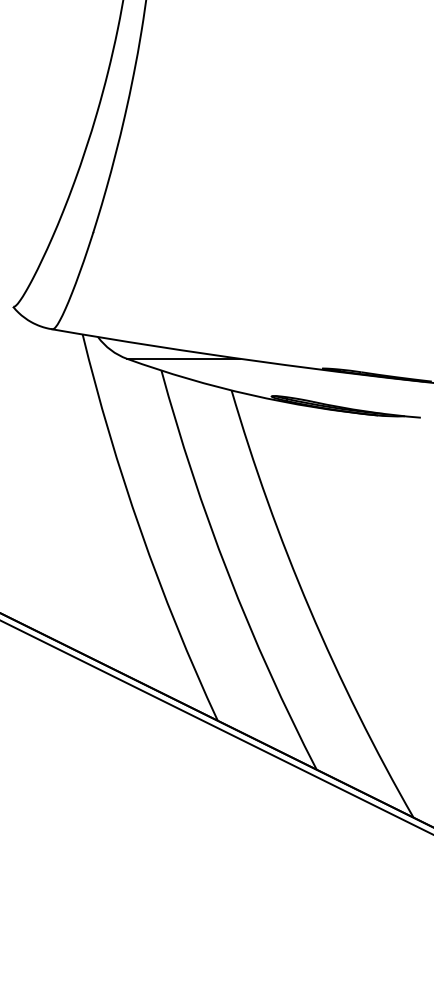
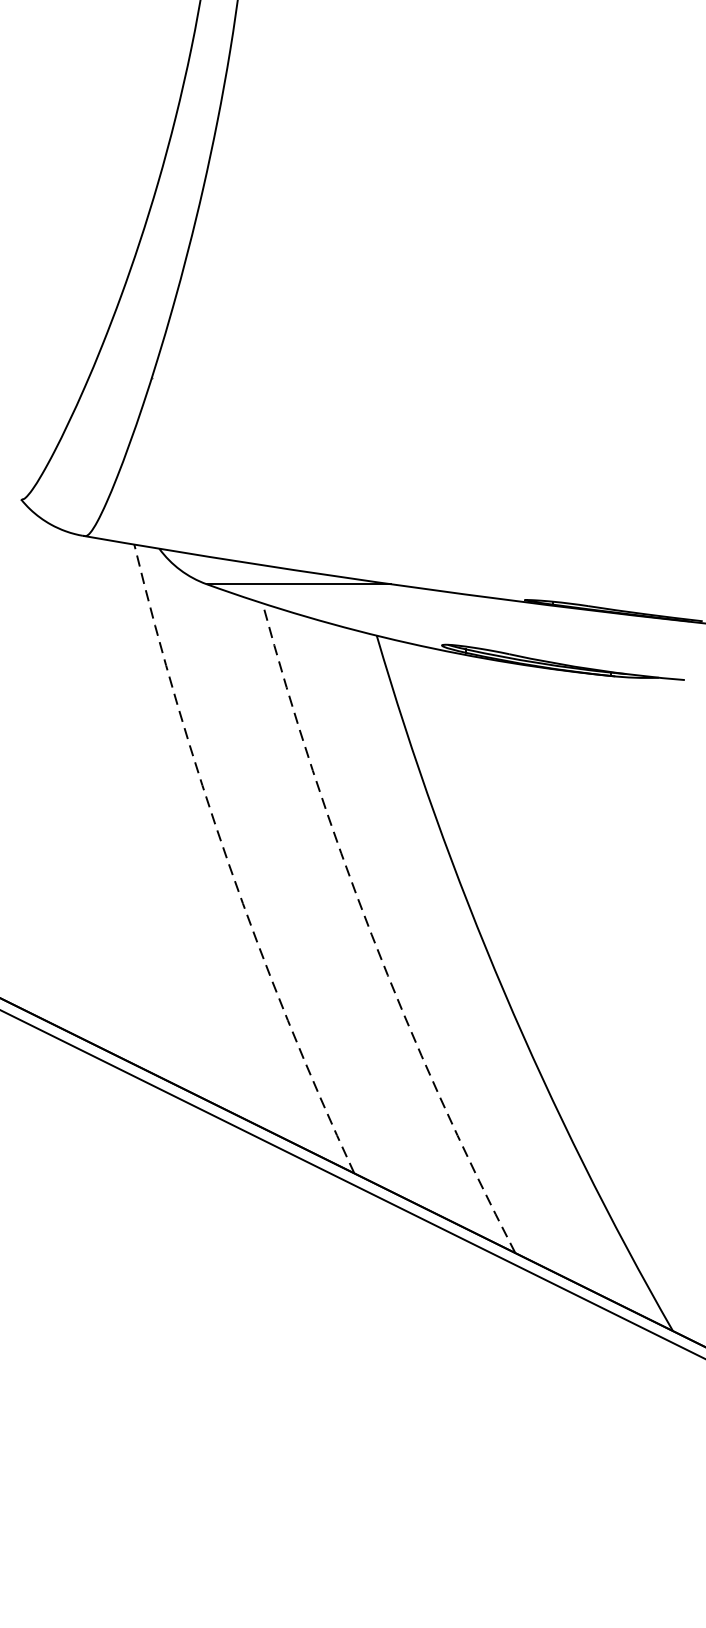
arc: (140, 530) -> (228, 863), solid -> dashed
arc: (228, 574) -> (371, 935), solid -> dashed

